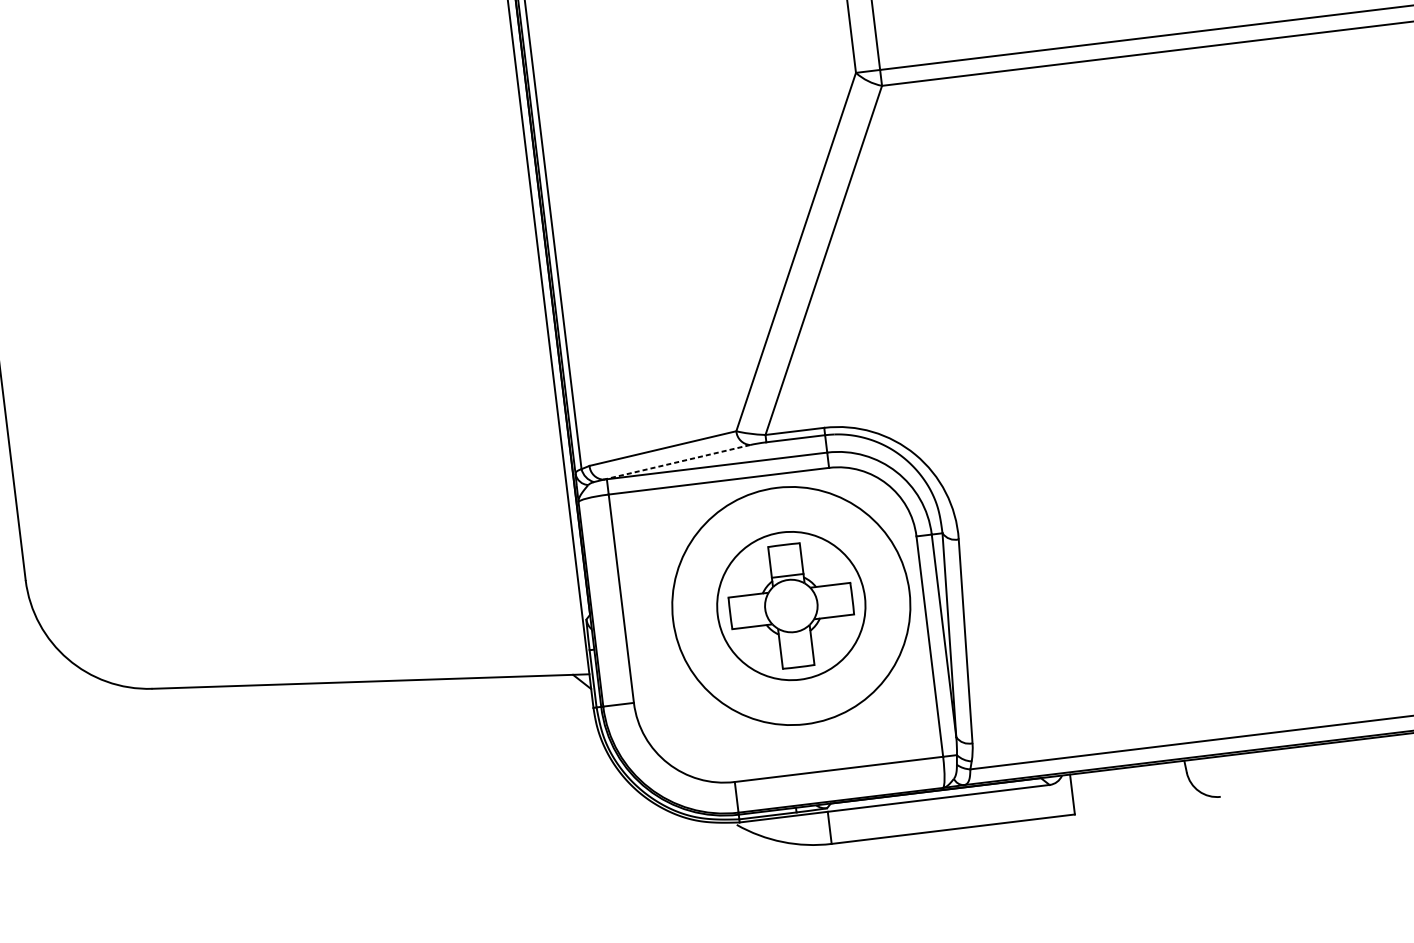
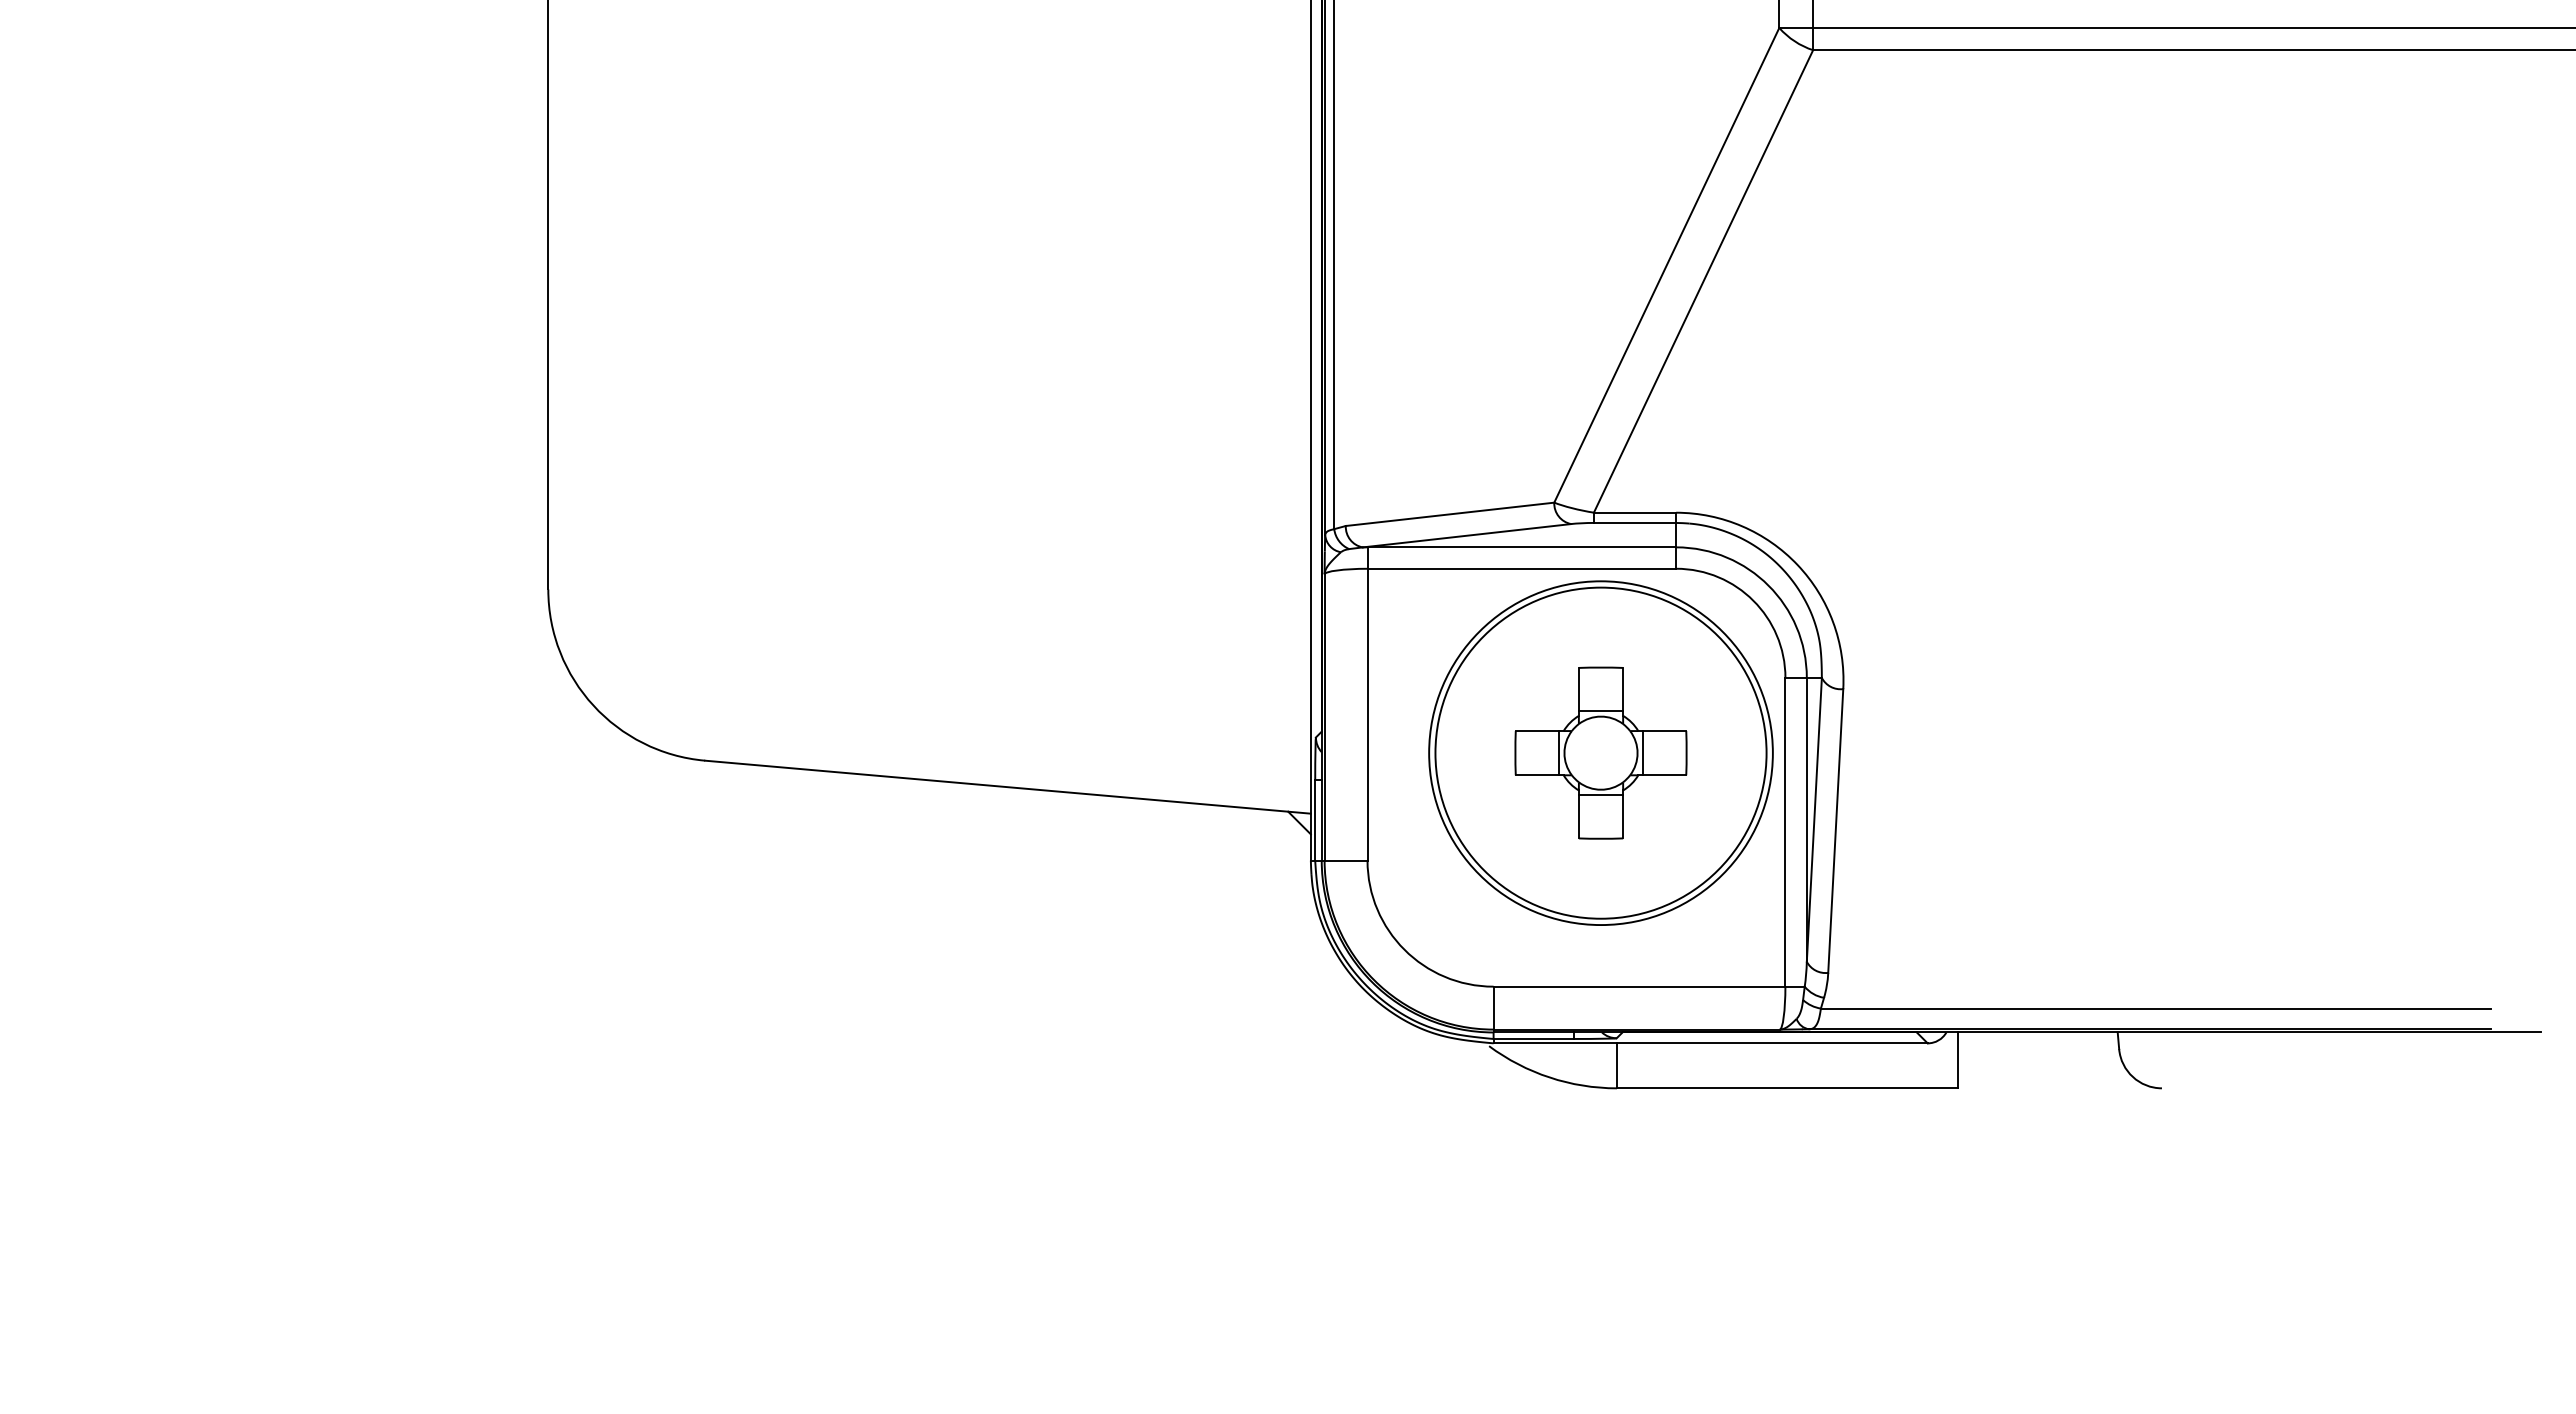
line: (676, 462) -> (1466, 535), dashed -> solid
line: (821, 602) -> (1643, 753), added
circle: (791, 606) -> (1600, 753), size x1.67
line: (761, 609) -> (1558, 753), added
line: (794, 636) -> (1600, 795), added

